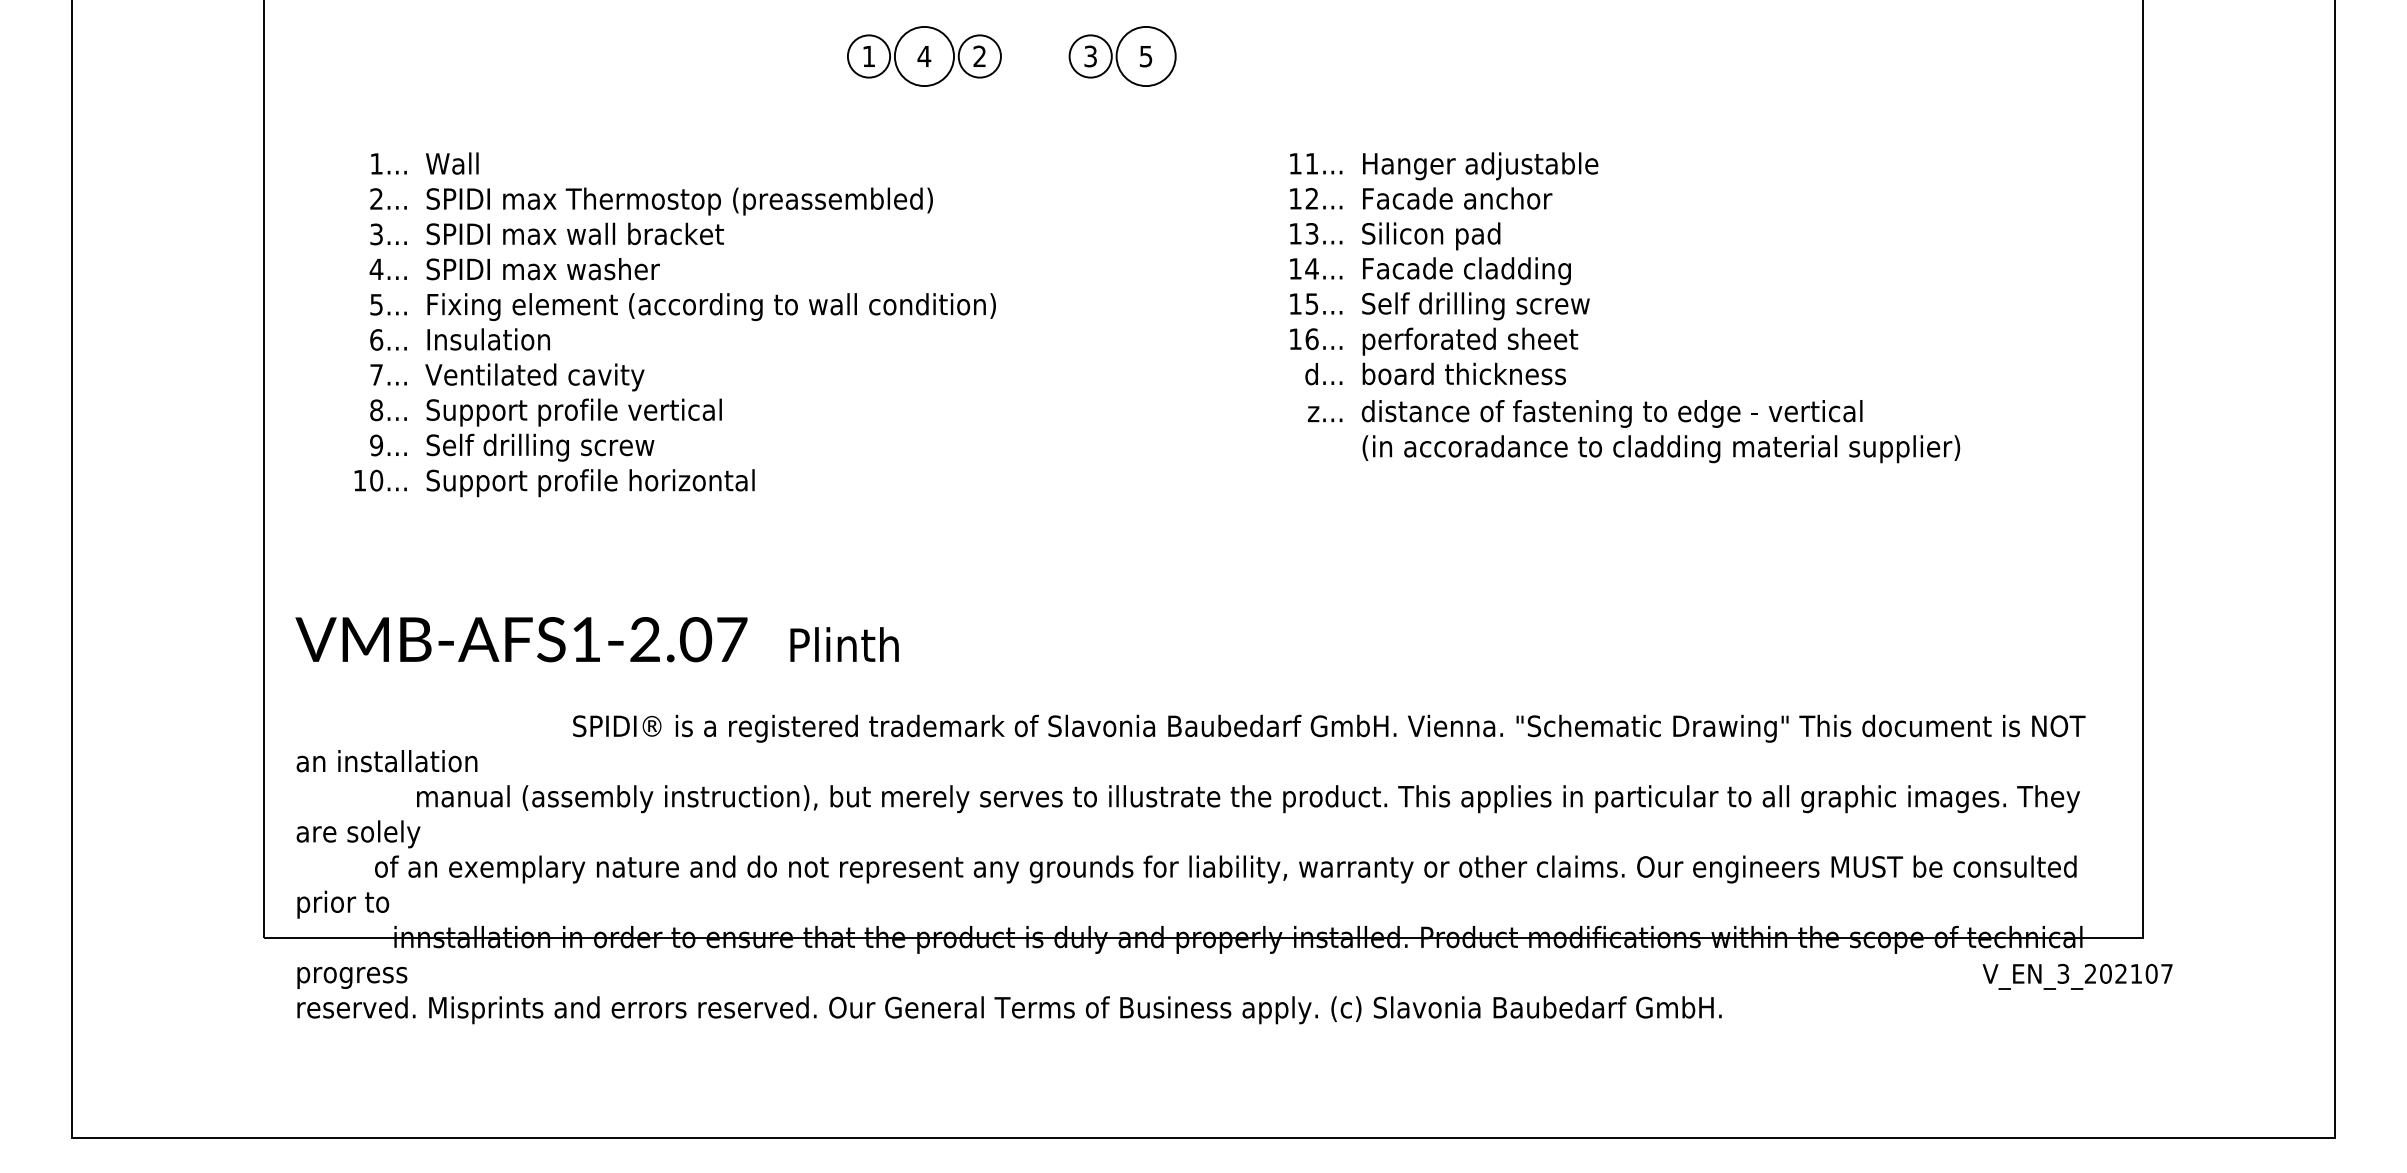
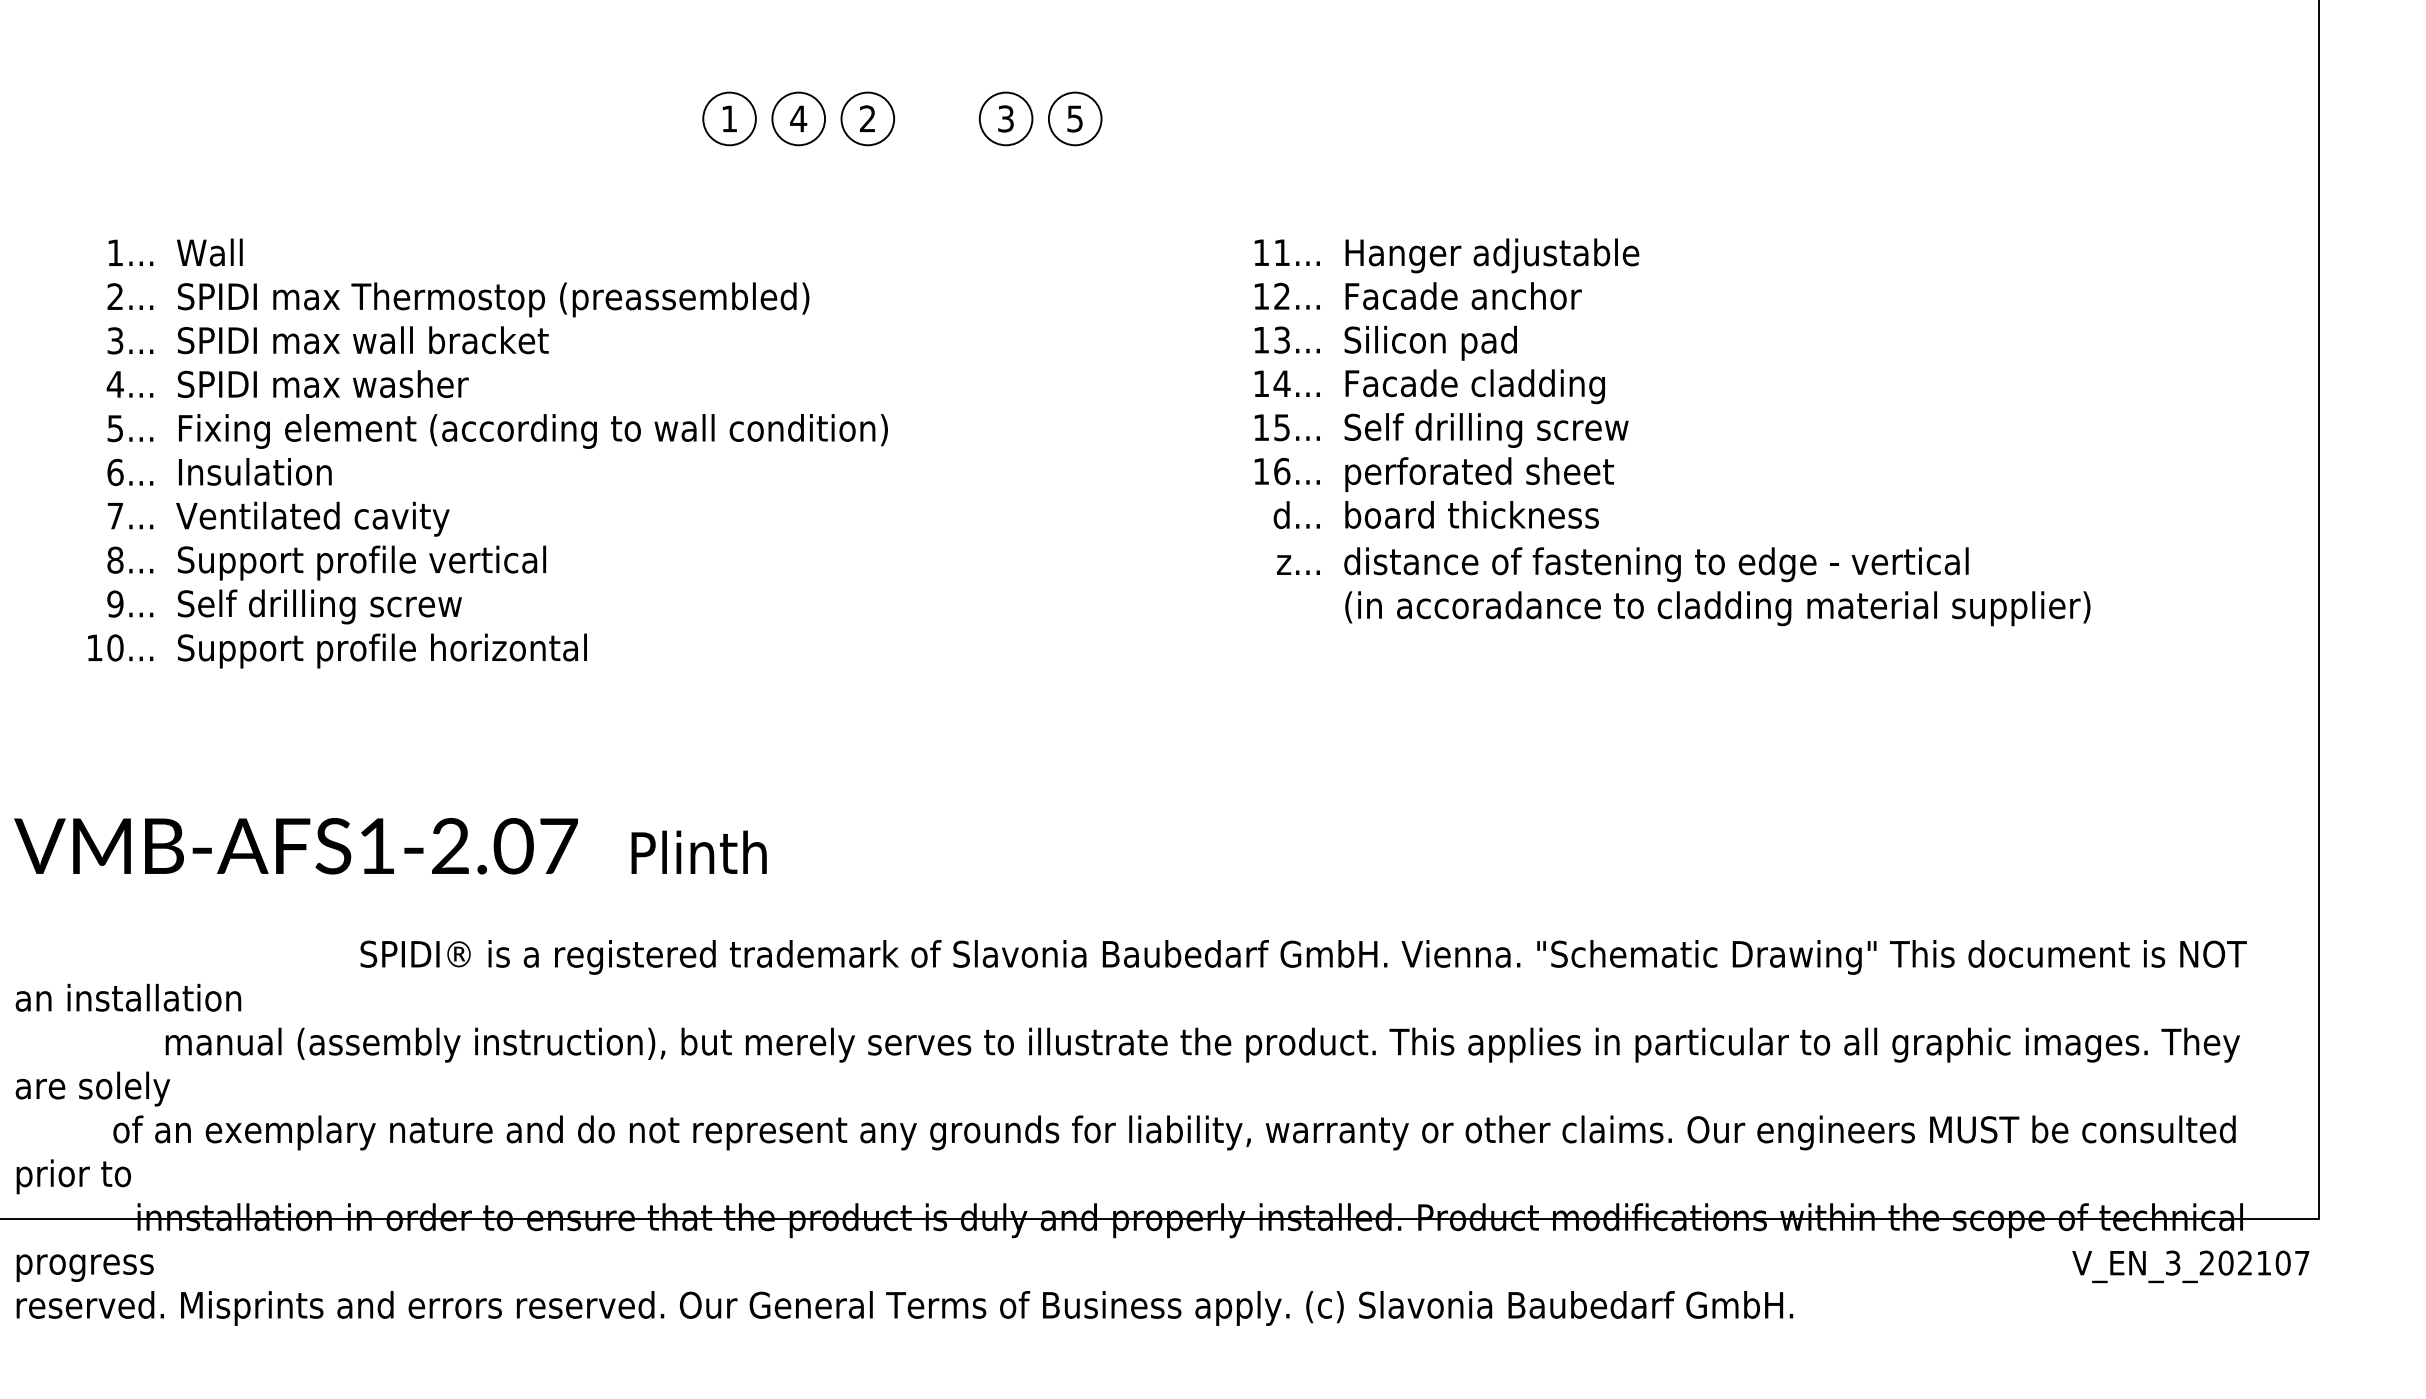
circle: (924, 56) -> (798, 118), size x0.71
circle: (1146, 56) -> (1075, 118), size x0.71
text: (2077, 976) -> (2190, 1266), moved

